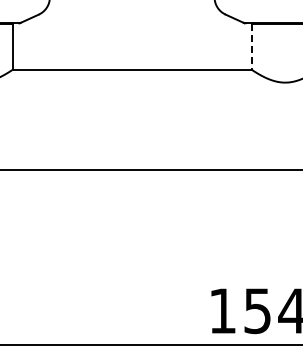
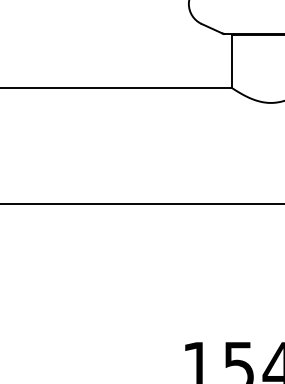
line: (251, 46) -> (231, 61), dashed -> solid

